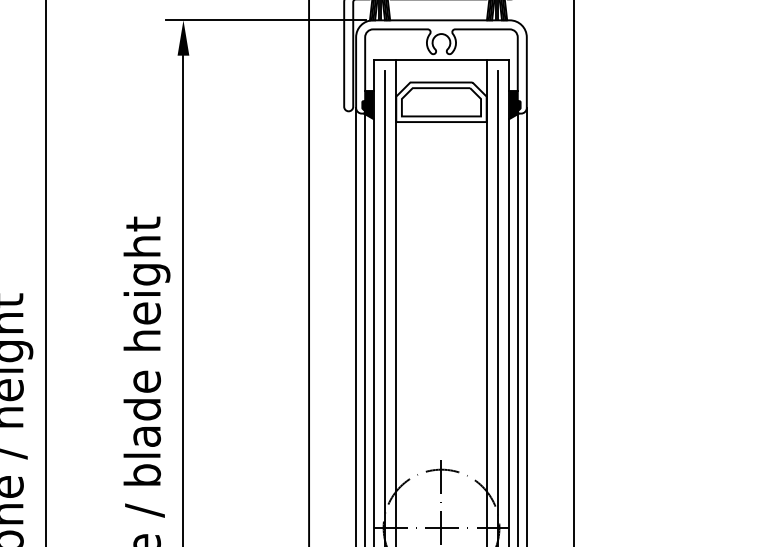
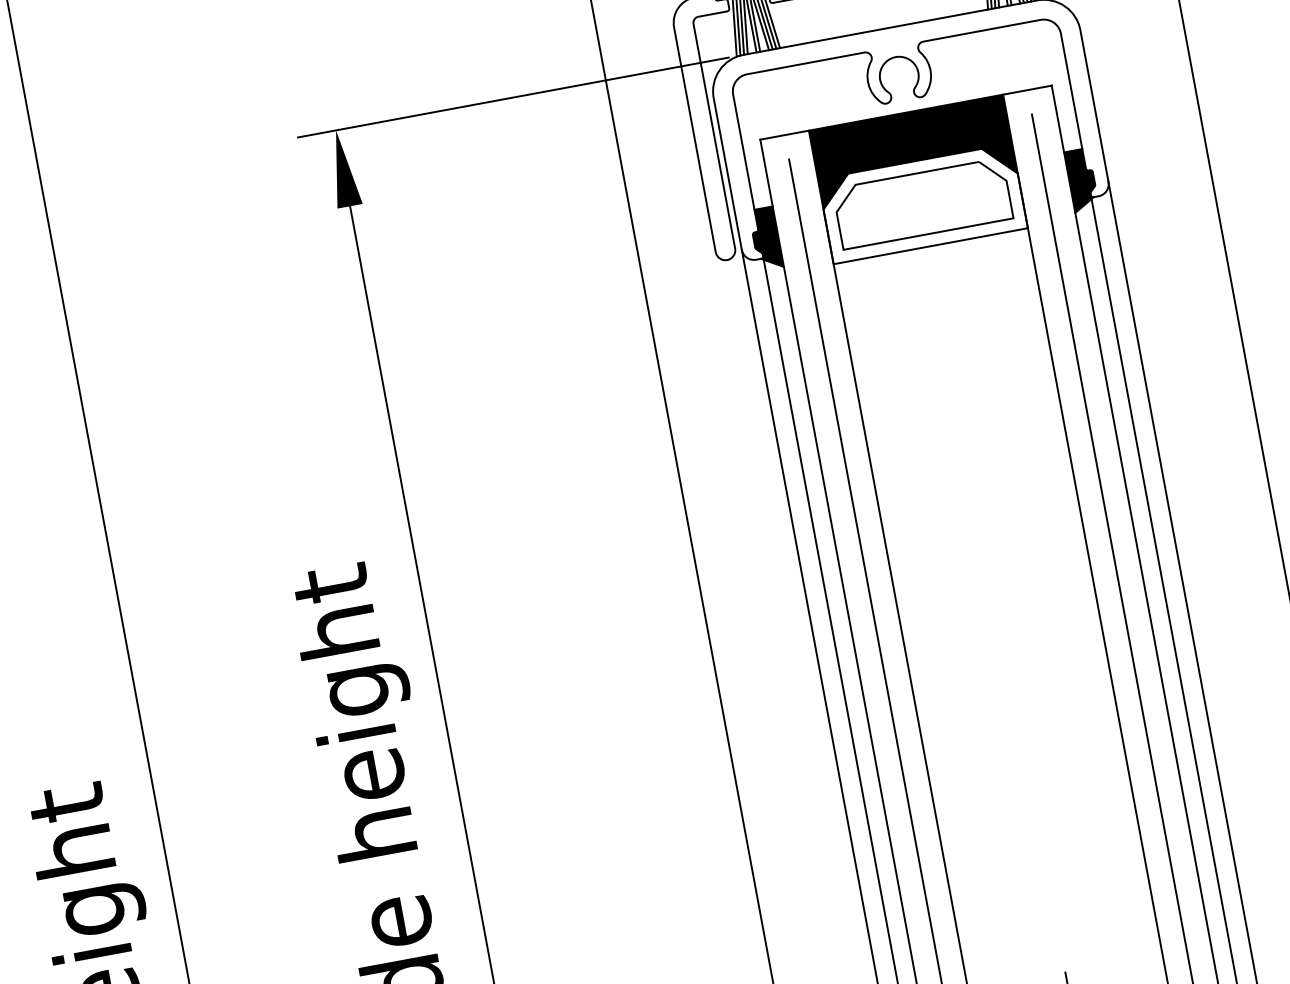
fill: (441, 77) -> (913, 150), added

